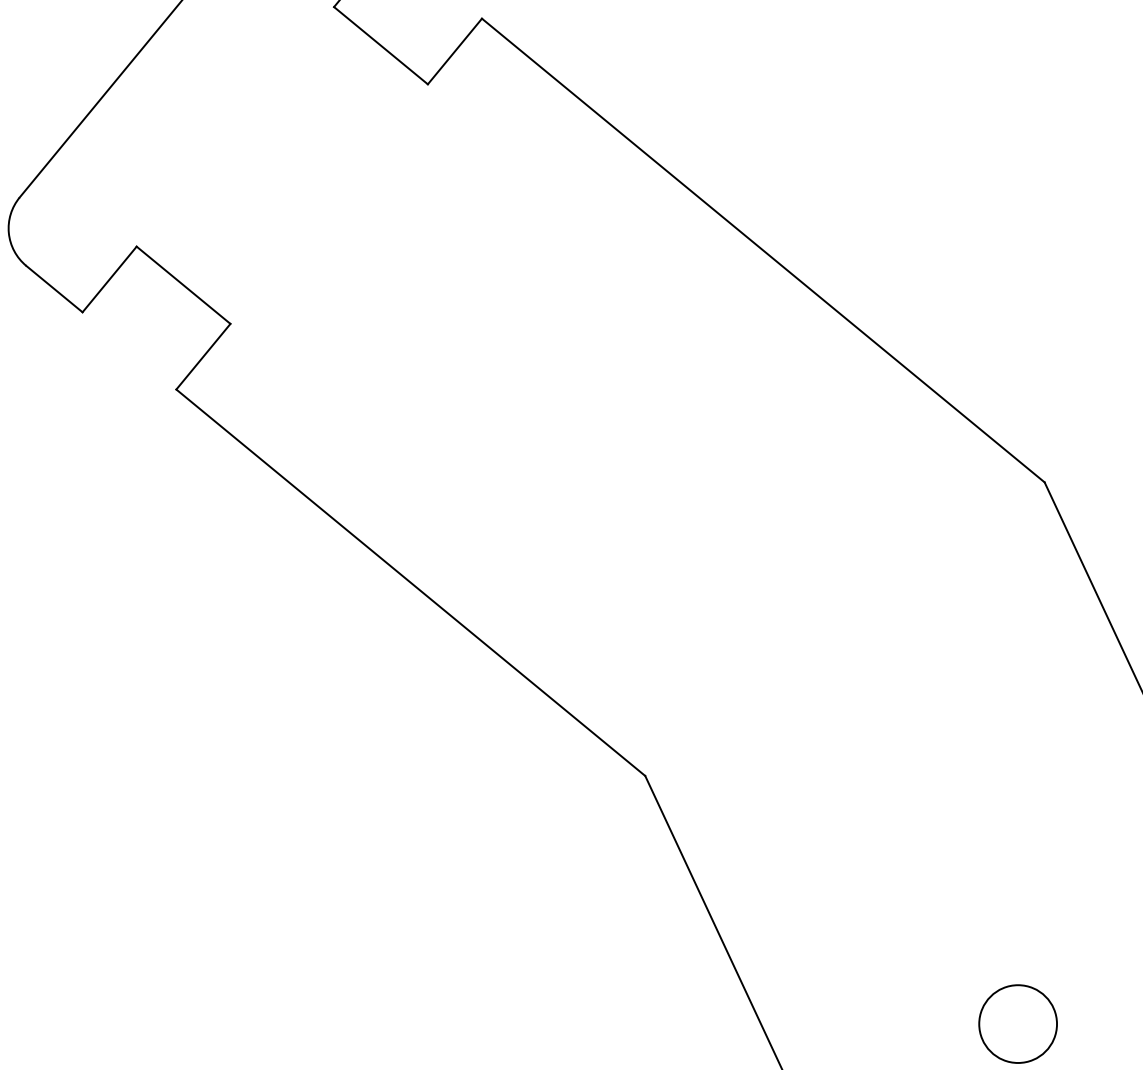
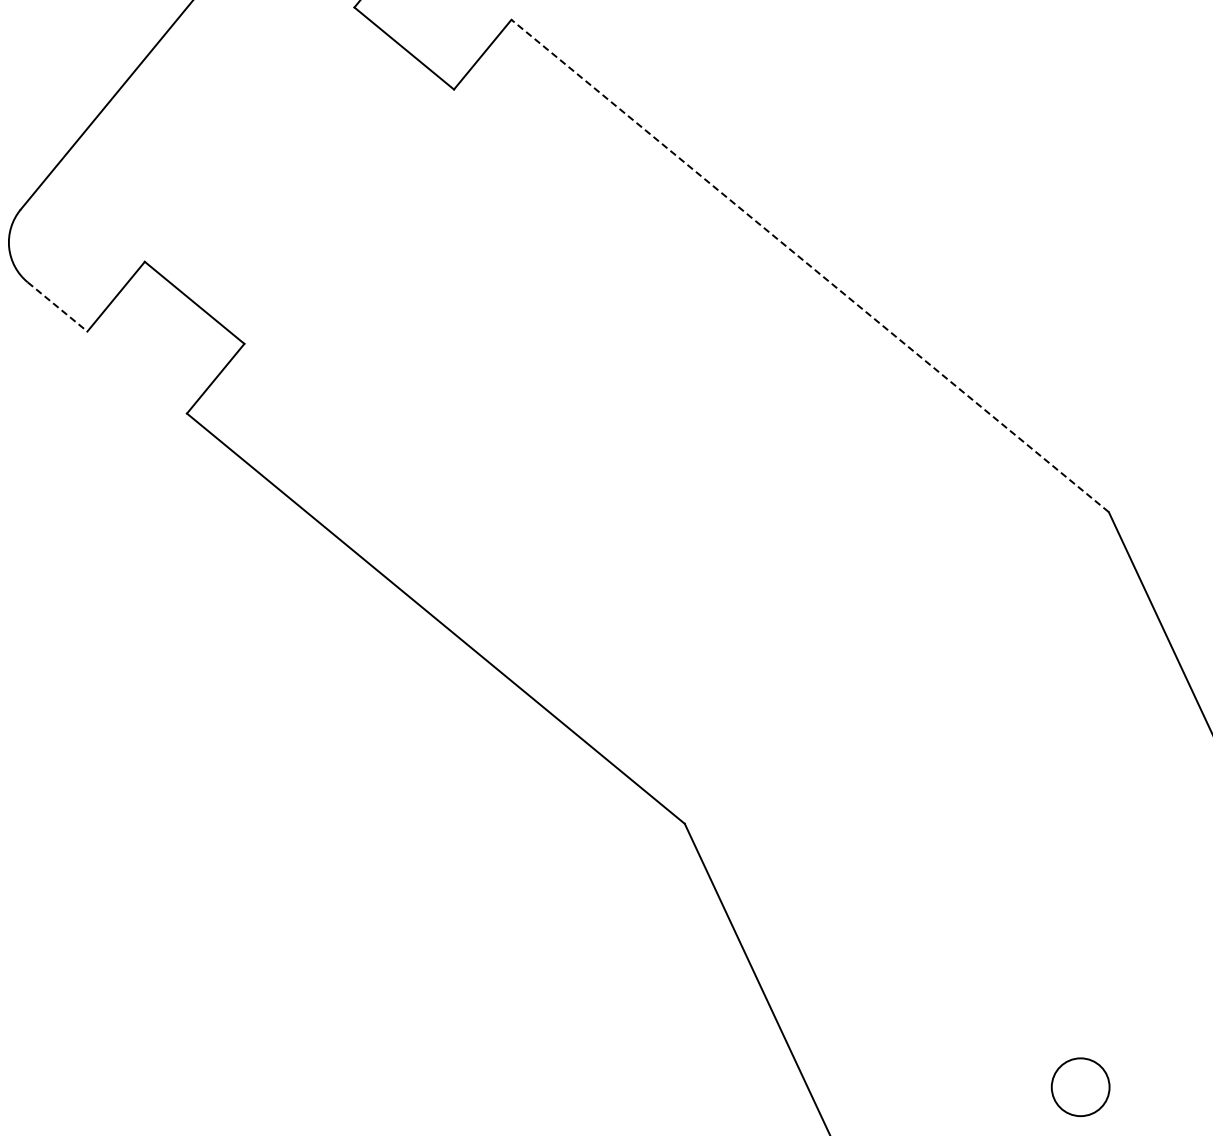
line: (762, 250) -> (809, 265), solid -> dashed
line: (54, 288) -> (57, 306), solid -> dashed
circle: (1017, 1023) -> (1080, 1086), size x0.7

